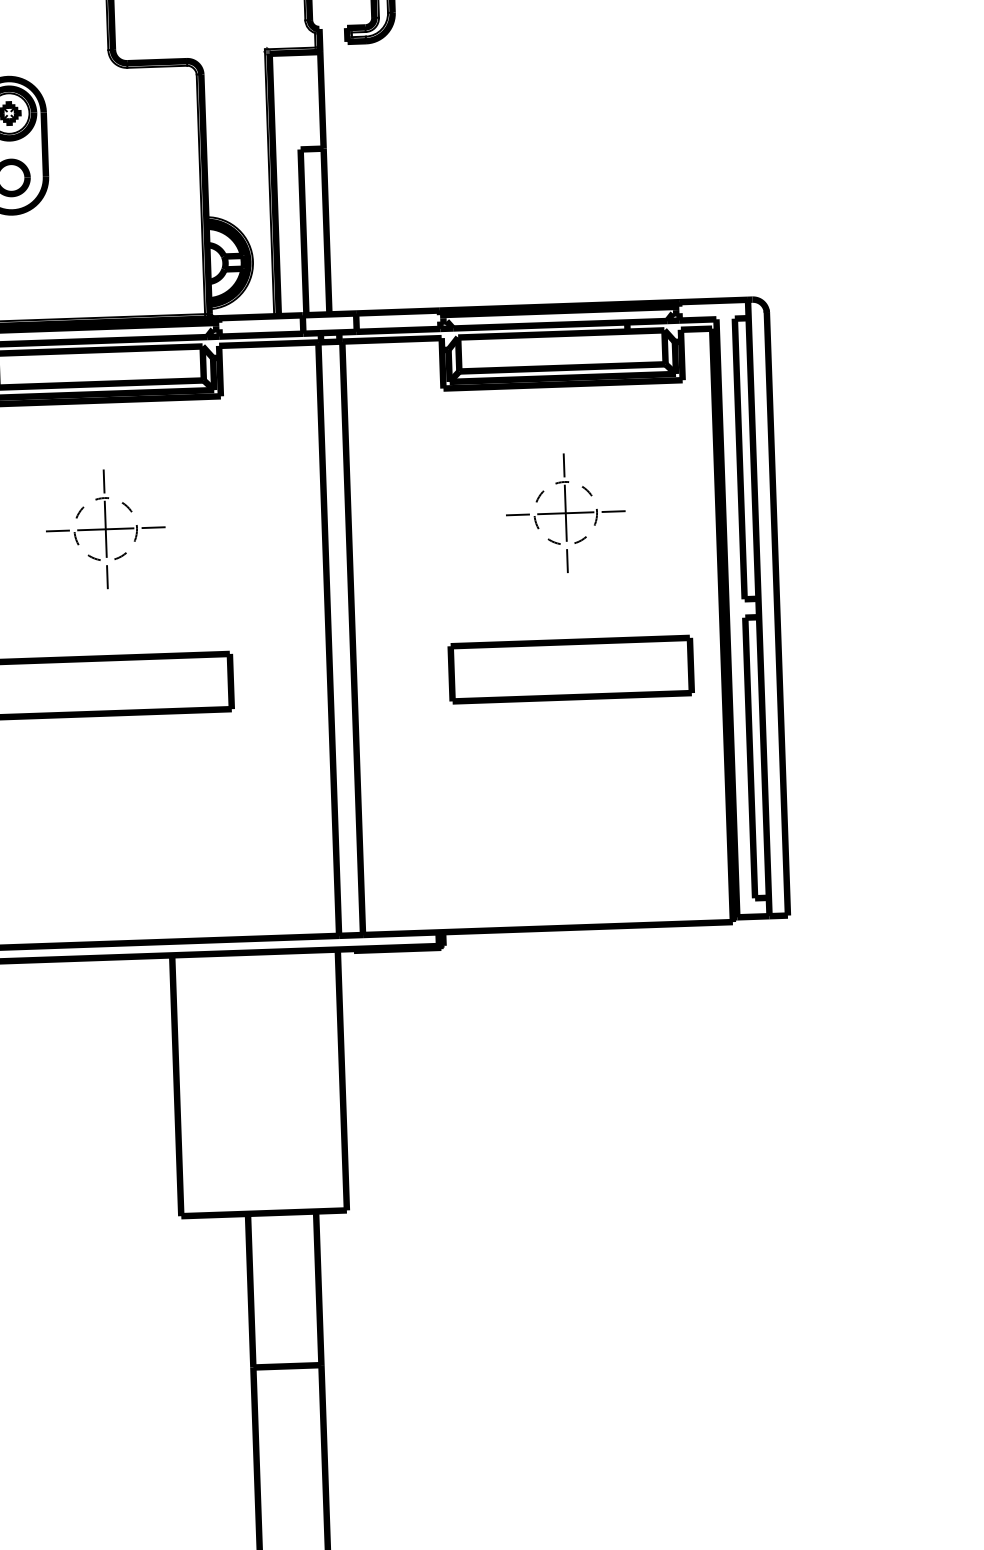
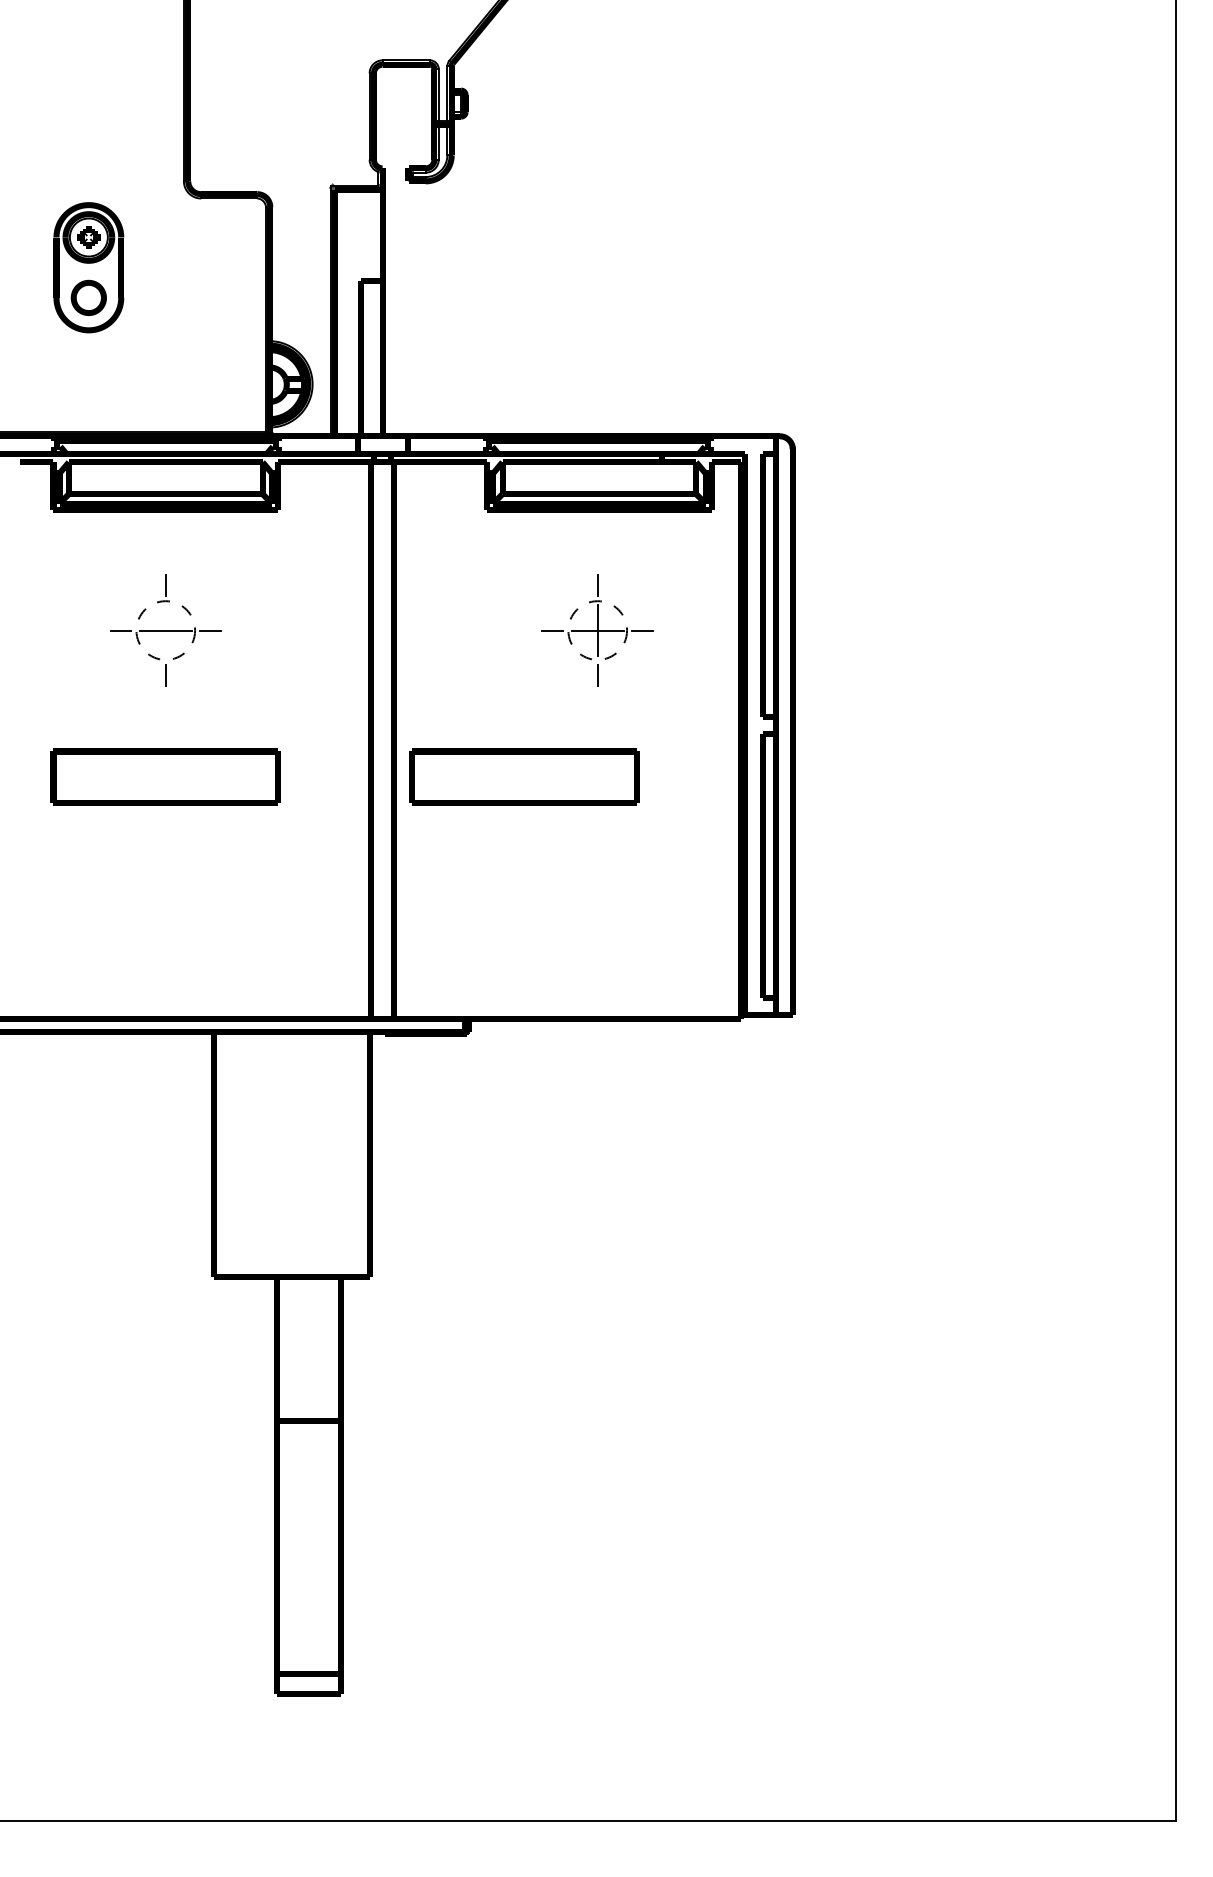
line: (105, 529) -> (165, 630), removed
part: (570, 668) -> (524, 776), moved

